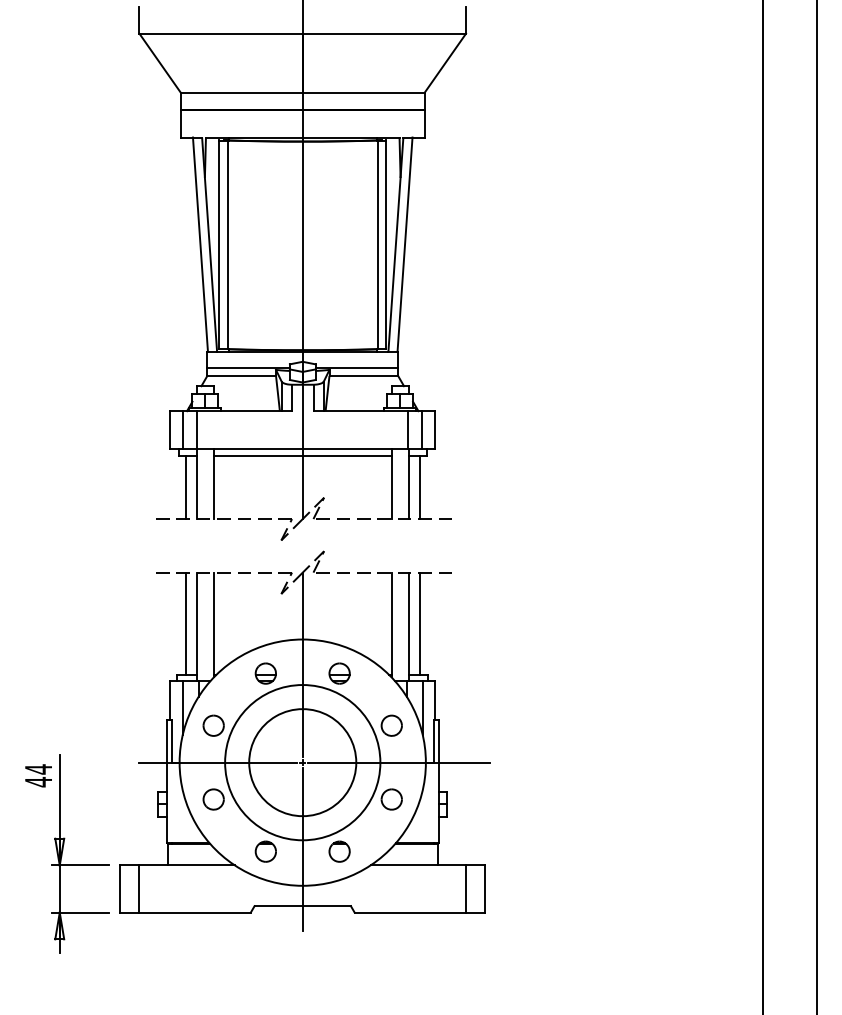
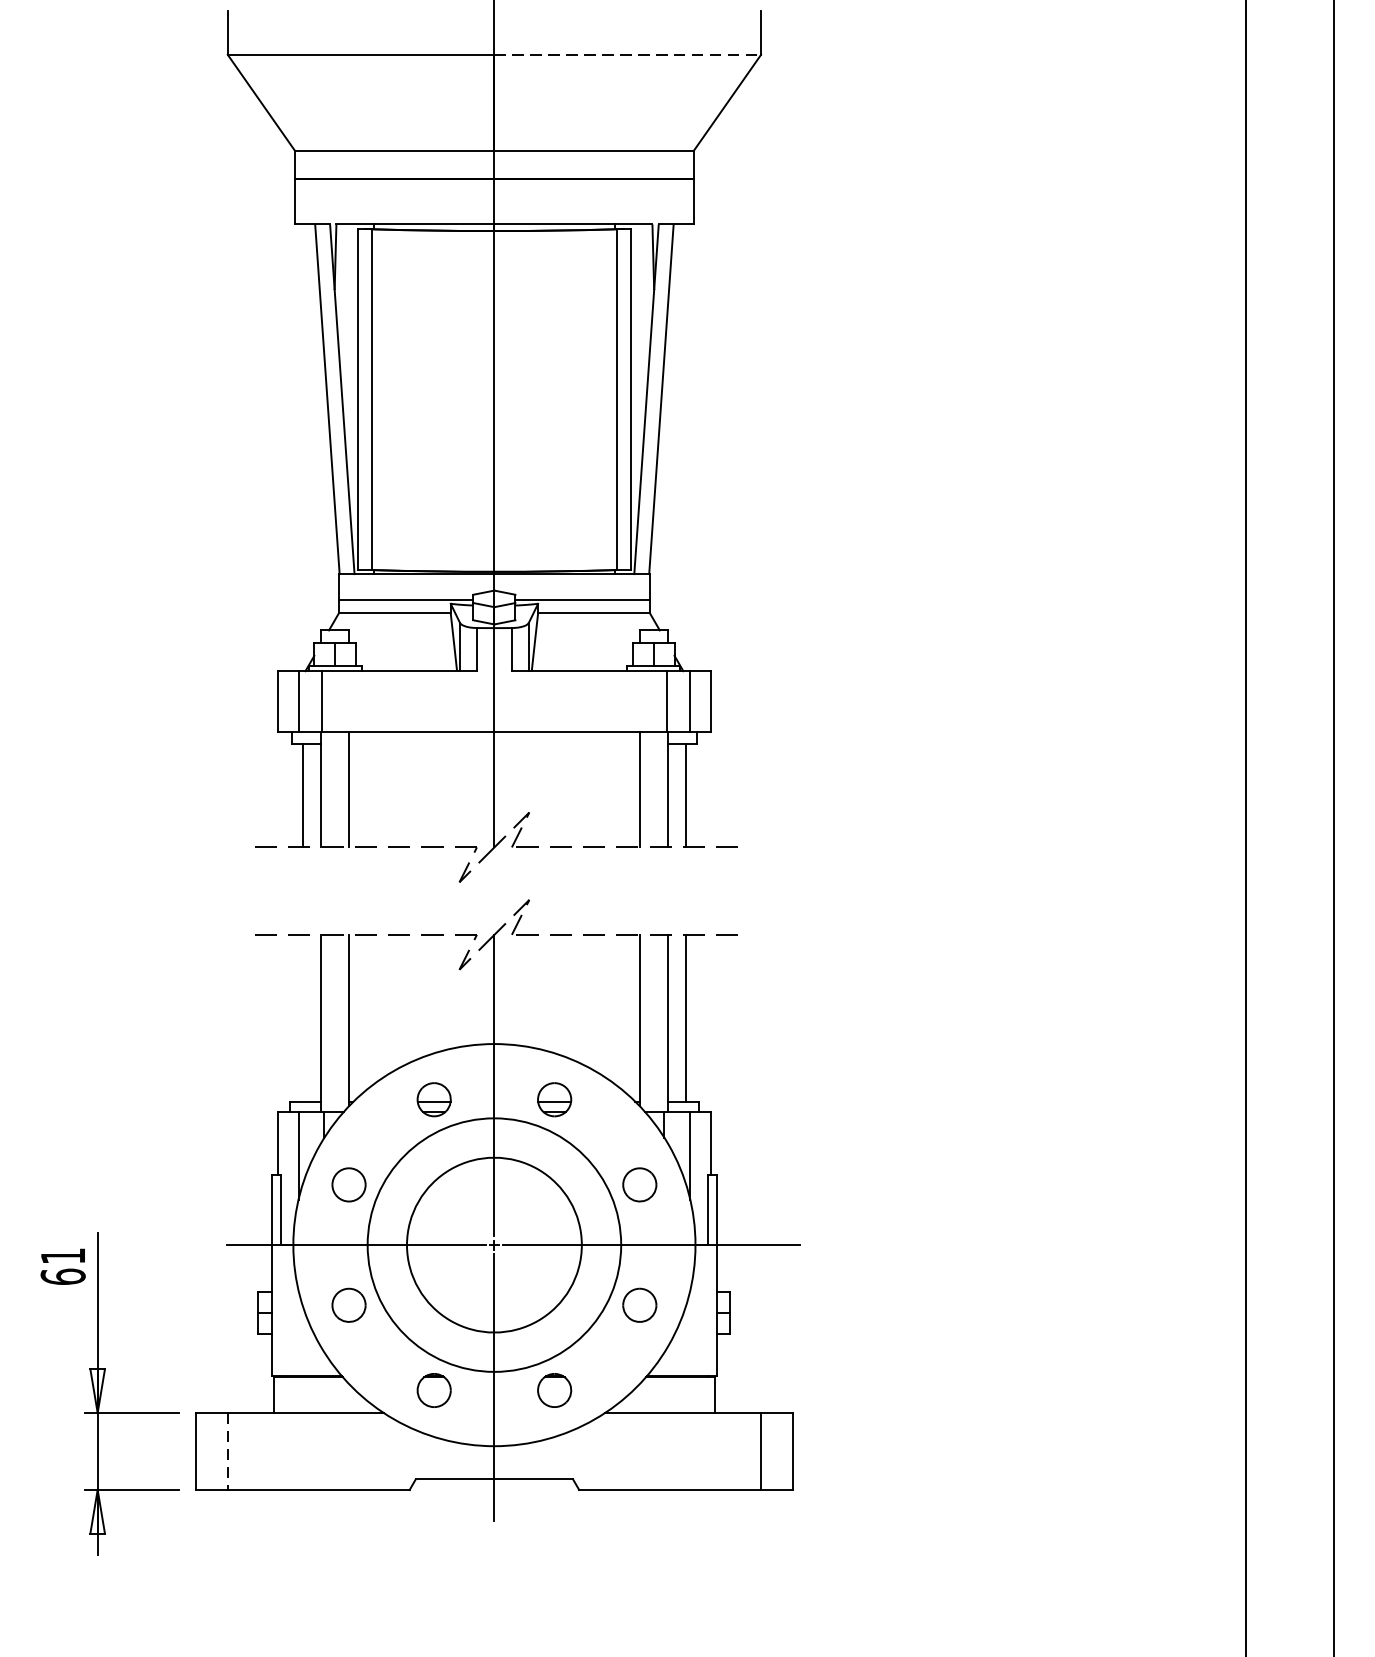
line: (384, 33) -> (627, 54), solid -> dashed
line: (302, 455) -> (494, 743), removed
line: (185, 623) -> (302, 1017), removed
text: (38, 775) -> (62, 1266), 44 -> 61
line: (139, 889) -> (227, 1452), solid -> dashed

